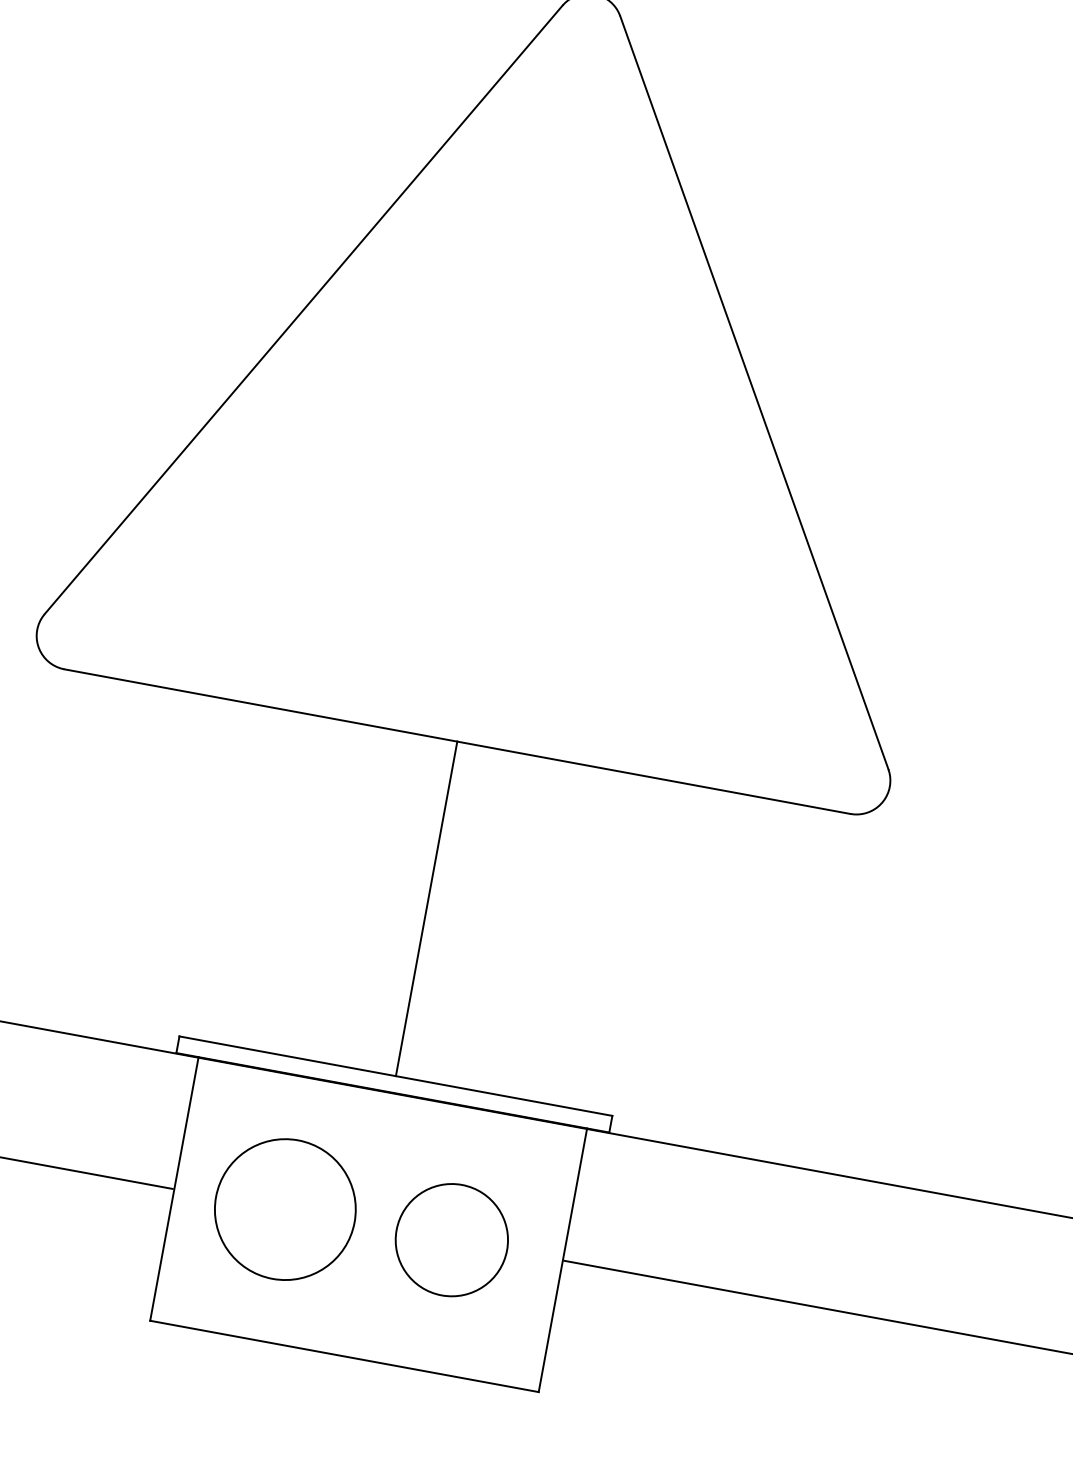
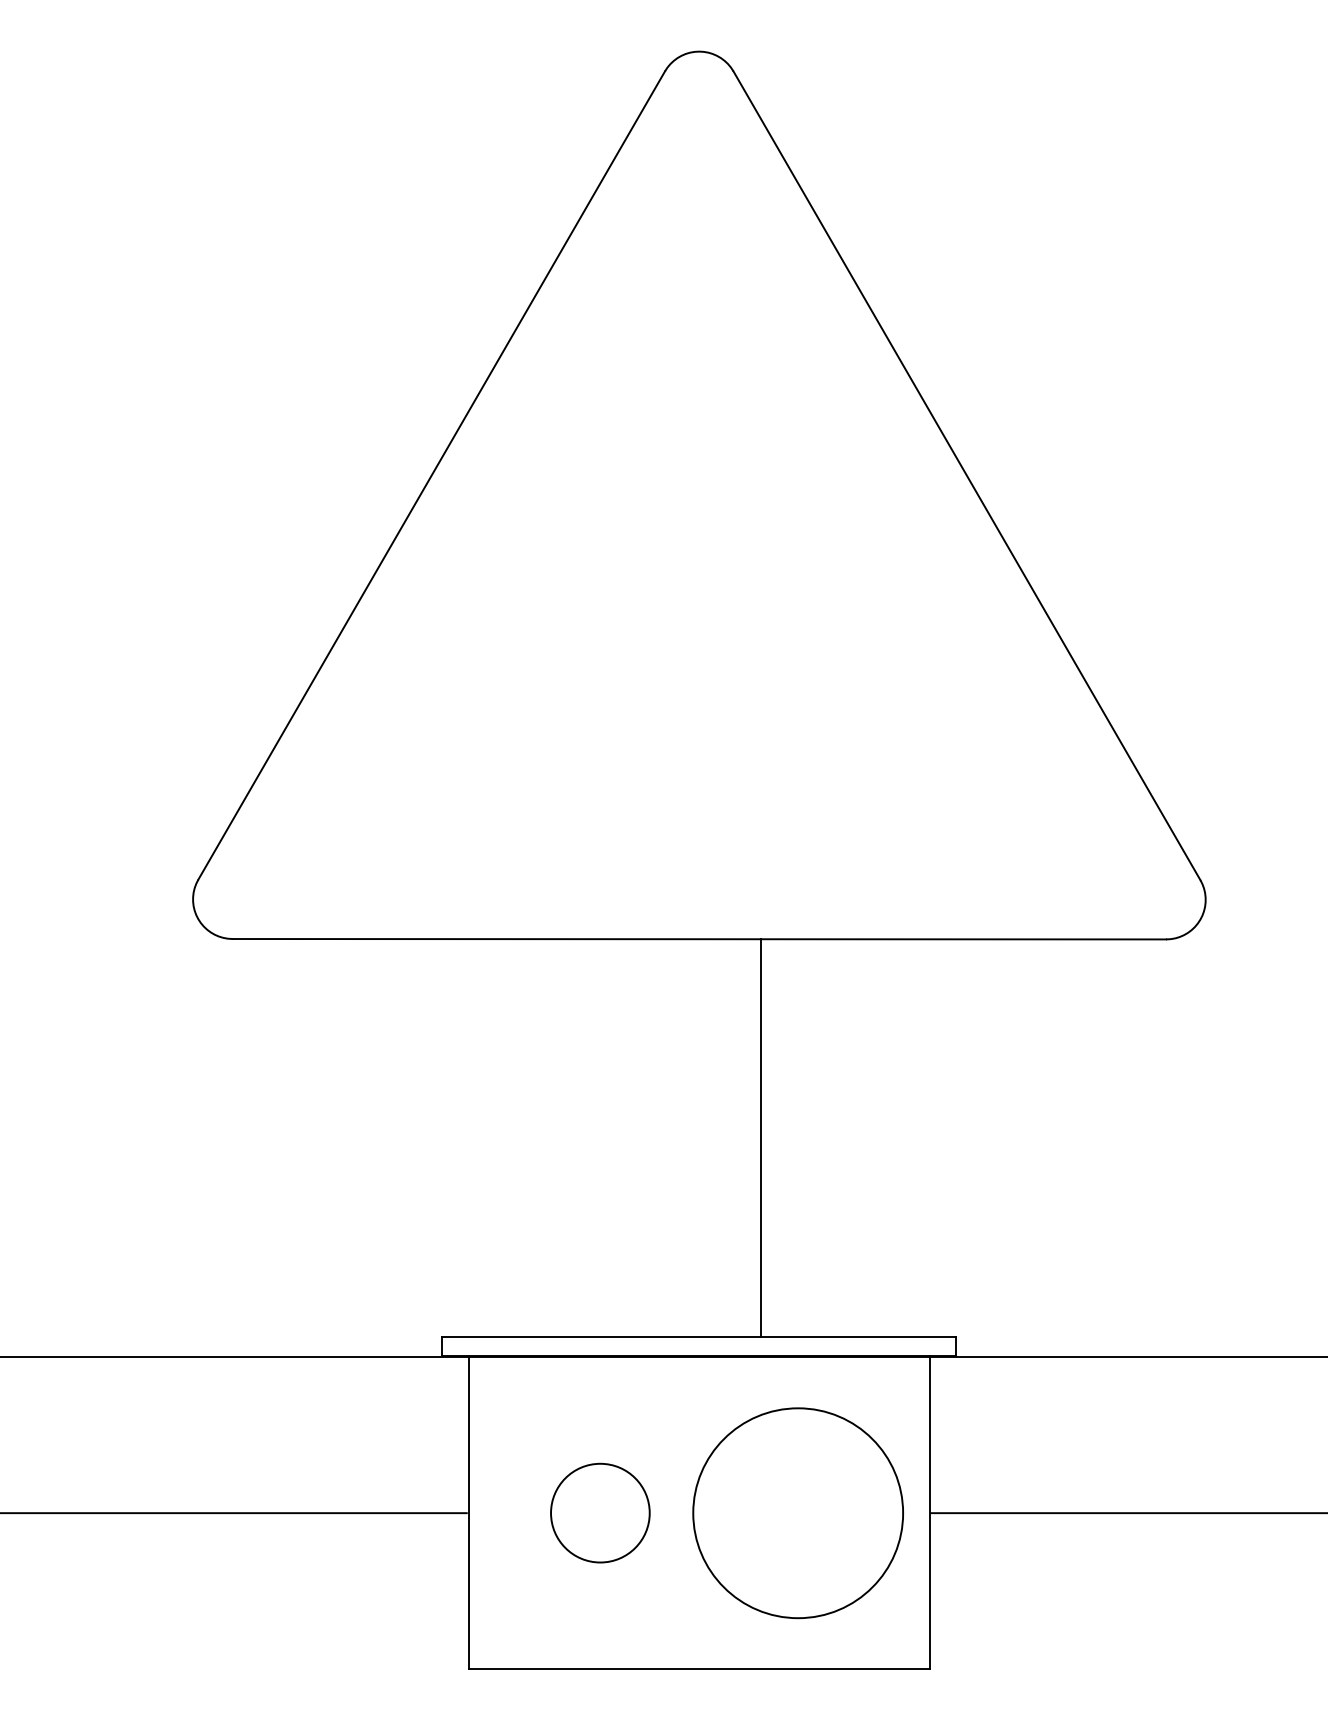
line: (426, 908) -> (761, 1137), moved
circle: (285, 1209) -> (600, 1512), size x0.6
circle: (451, 1239) -> (797, 1512), size x1.6

